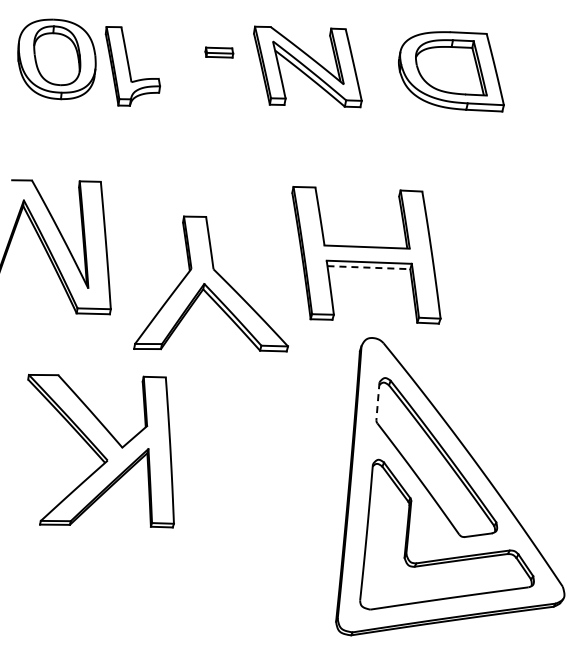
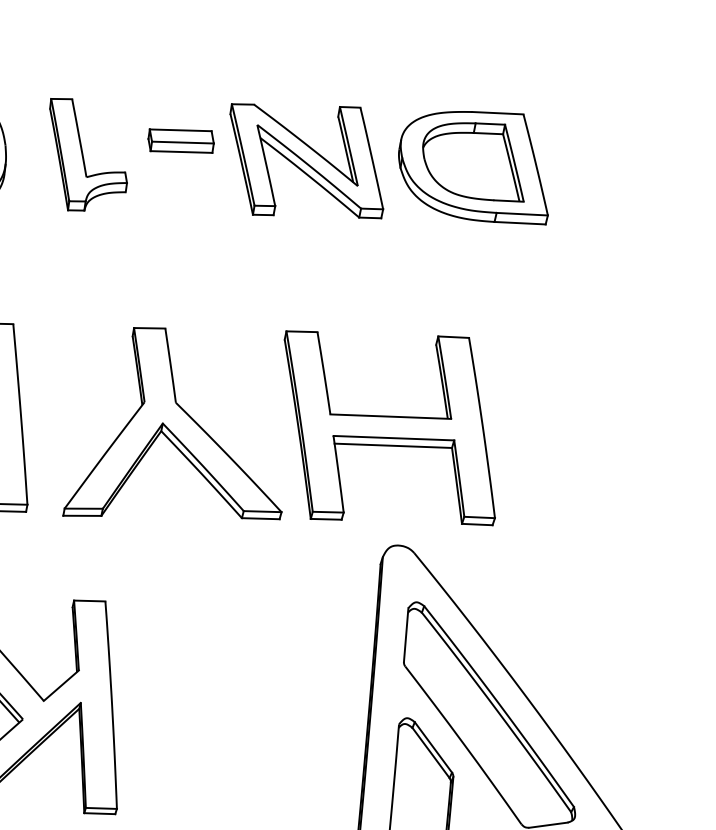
part: (219, 52) -> (181, 140), size x1.67
part: (132, 66) -> (87, 154), moved
part: (451, 71) -> (473, 167), moved
line: (369, 267) -> (394, 445), dashed -> solid
part: (210, 283) -> (171, 422), moved
line: (377, 401) -> (405, 635), dashed -> solid

